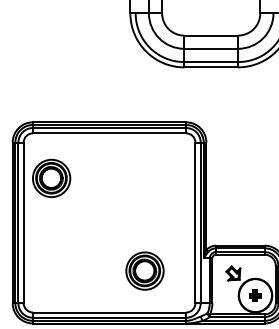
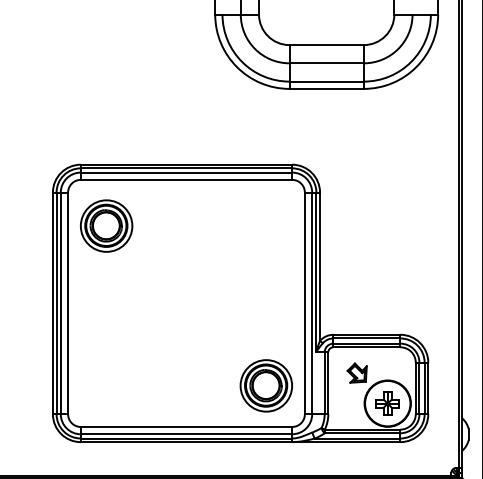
part: (51, 178) -> (106, 225), moved
part: (144, 270) -> (265, 385), moved
part: (255, 295) -> (387, 403), size x1.43

